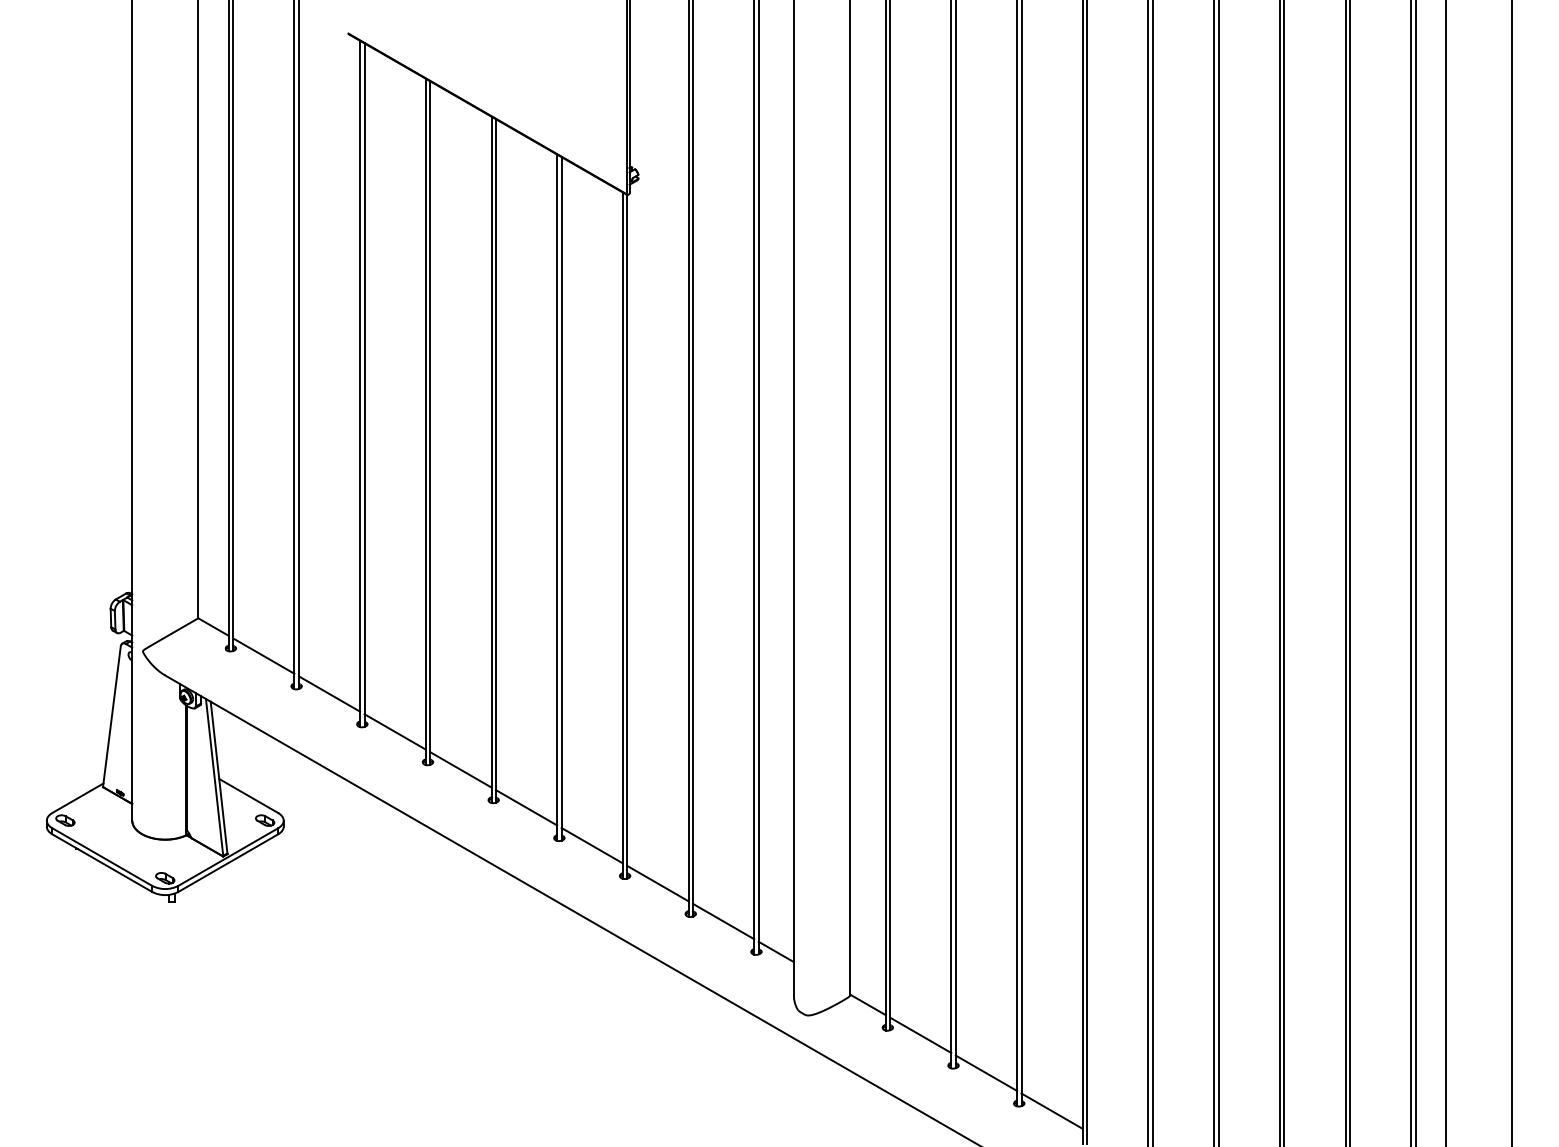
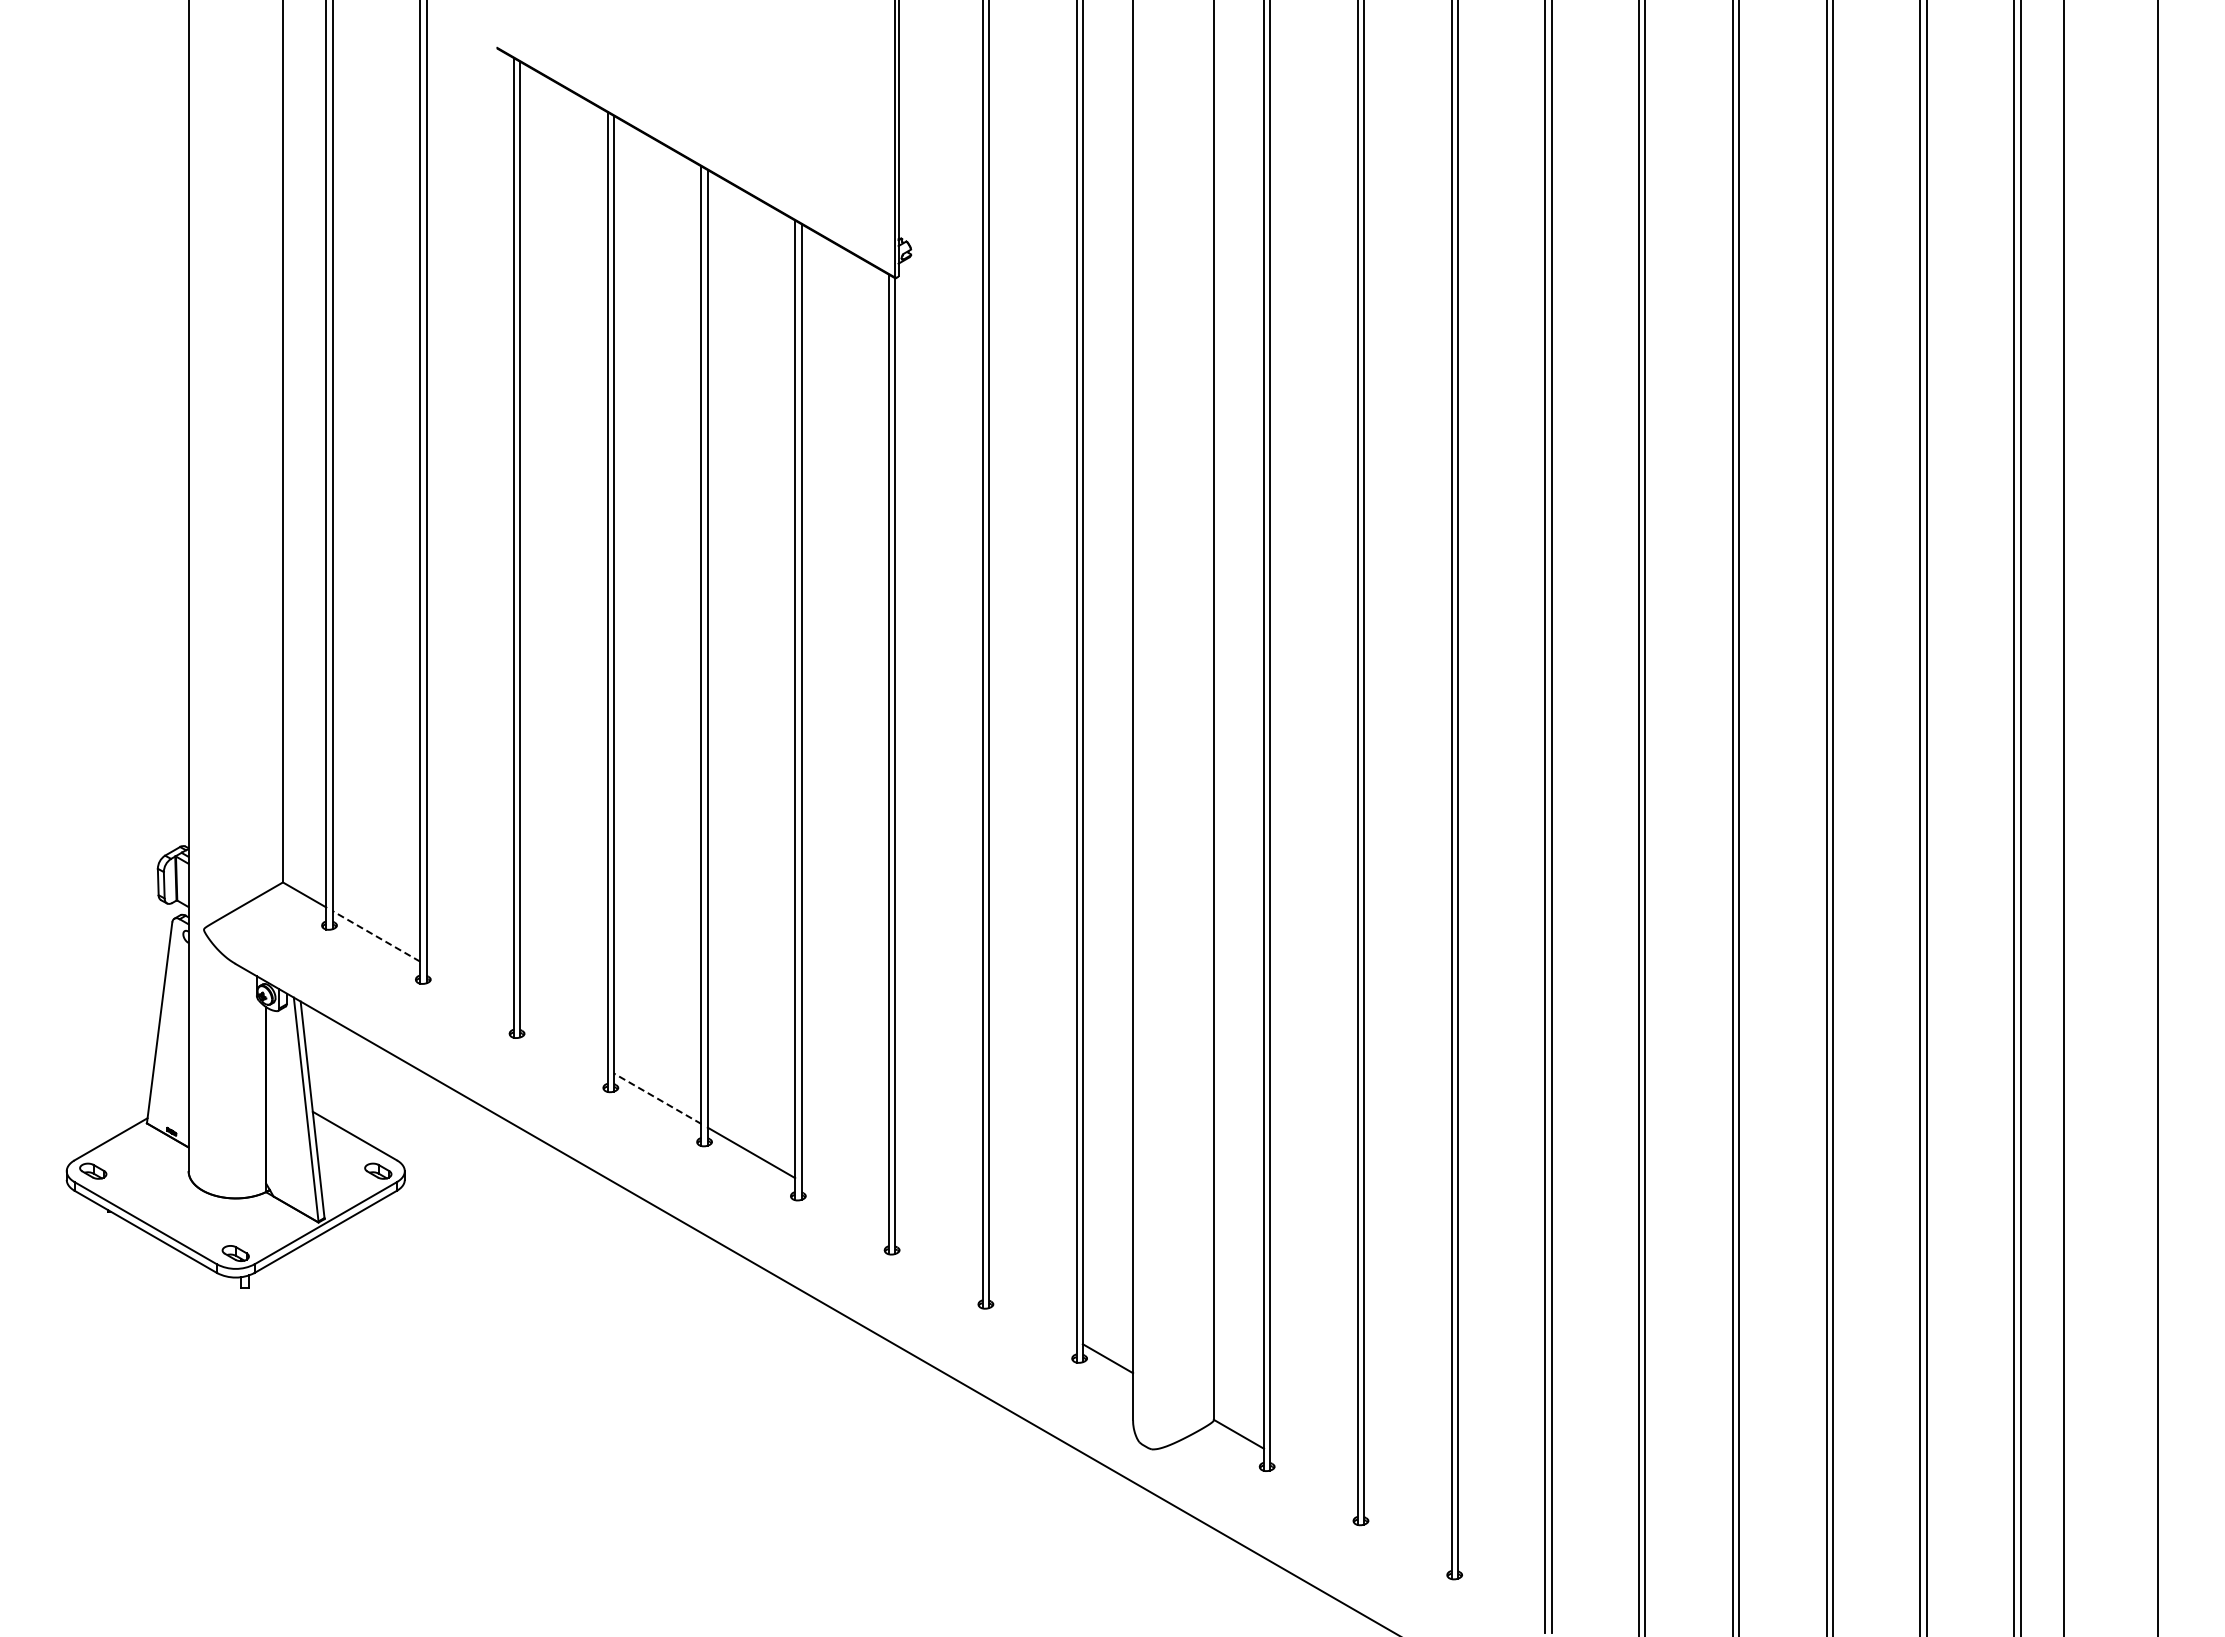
line: (263, 656) -> (376, 936), solid -> dashed
line: (329, 694) -> (469, 990), removed
line: (394, 731) -> (563, 1044), removed
line: (460, 769) -> (657, 1098), solid -> dashed
line: (591, 845) -> (844, 1206), removed
line: (657, 883) -> (938, 1260), removed
line: (723, 921) -> (1032, 1315), removed
line: (920, 1035) -> (1313, 1477), removed
line: (986, 1073) -> (1407, 1531), removed
line: (1052, 1110) -> (1501, 1585), removed

